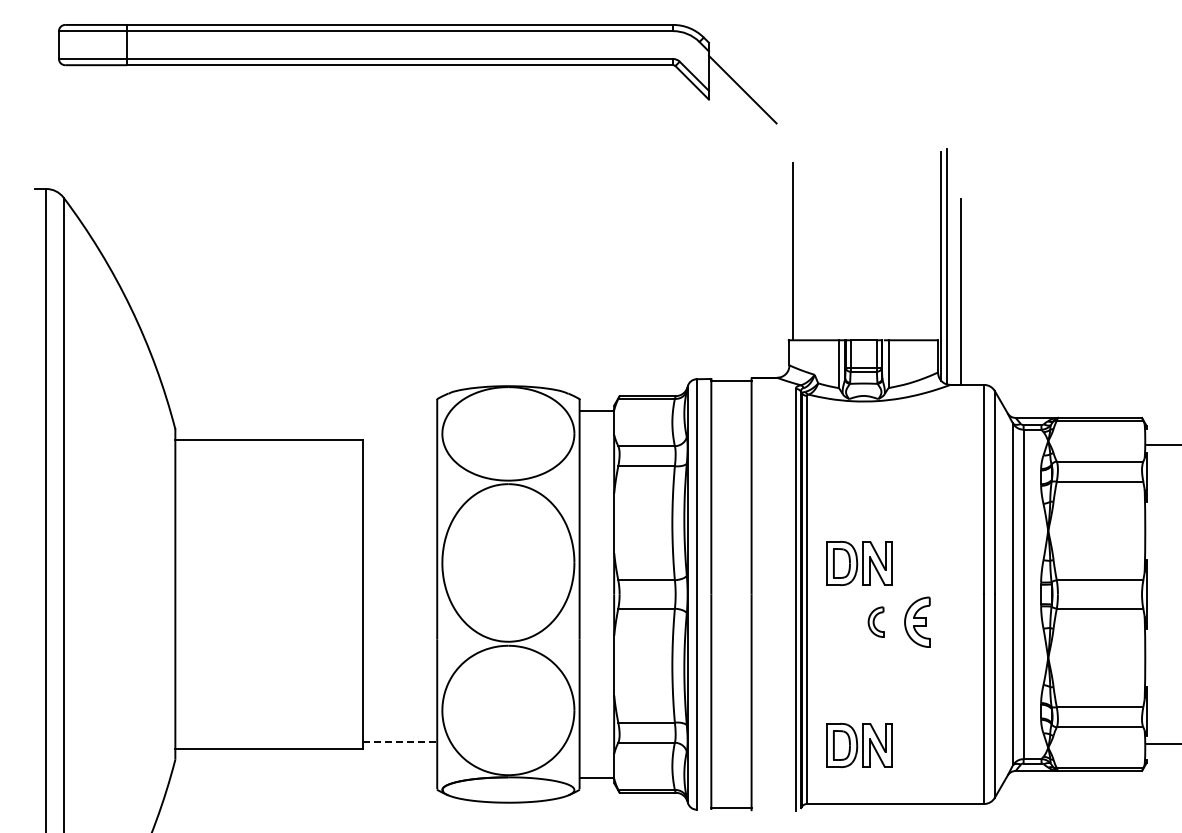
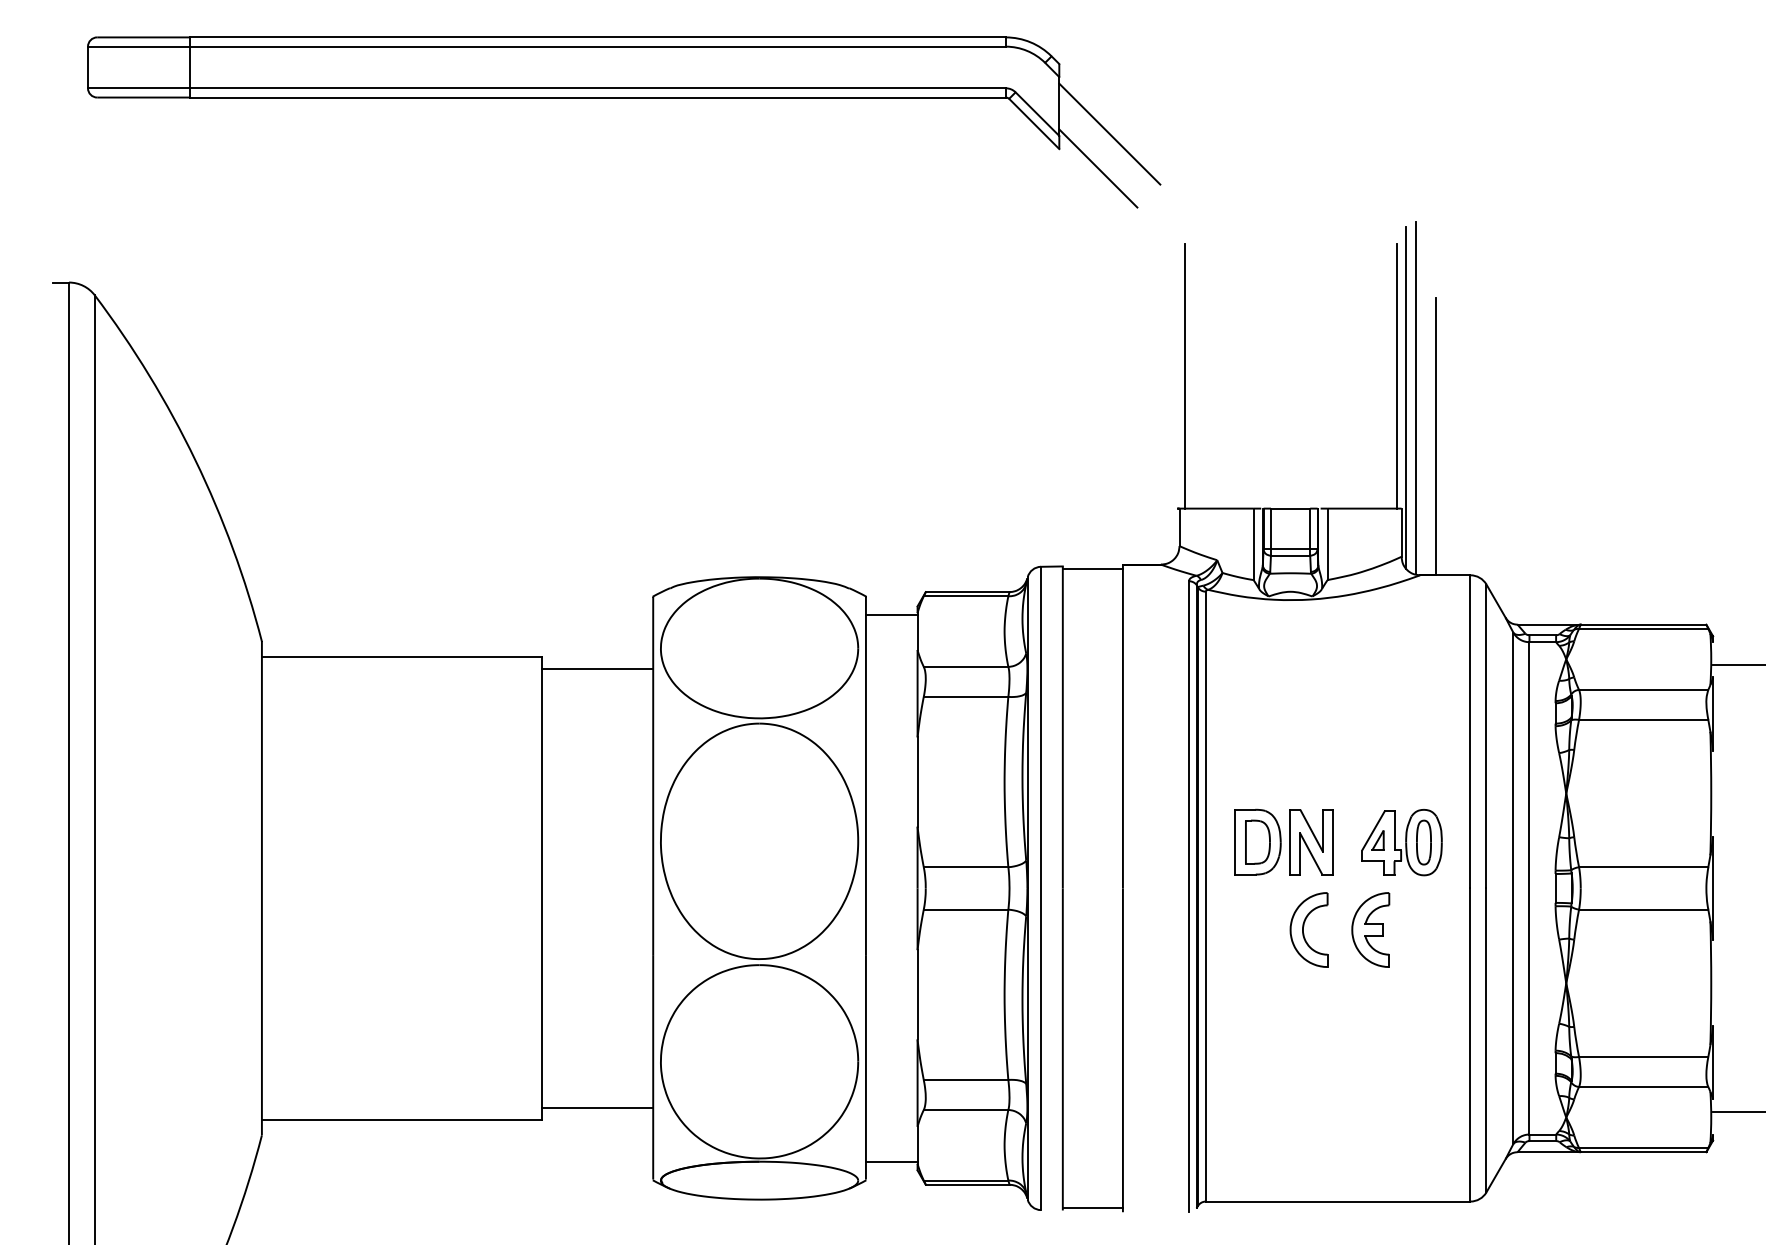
line: (734, 112) -> (1097, 168), added
line: (934, 251) -> (1396, 375), added
line: (399, 447) -> (596, 668), added
part: (938, 563) -> (1402, 842), added
part: (875, 621) -> (1308, 928), size x1.67
line: (400, 741) -> (598, 1108), dashed -> solid
part: (859, 745) -> (1284, 1114), removed

